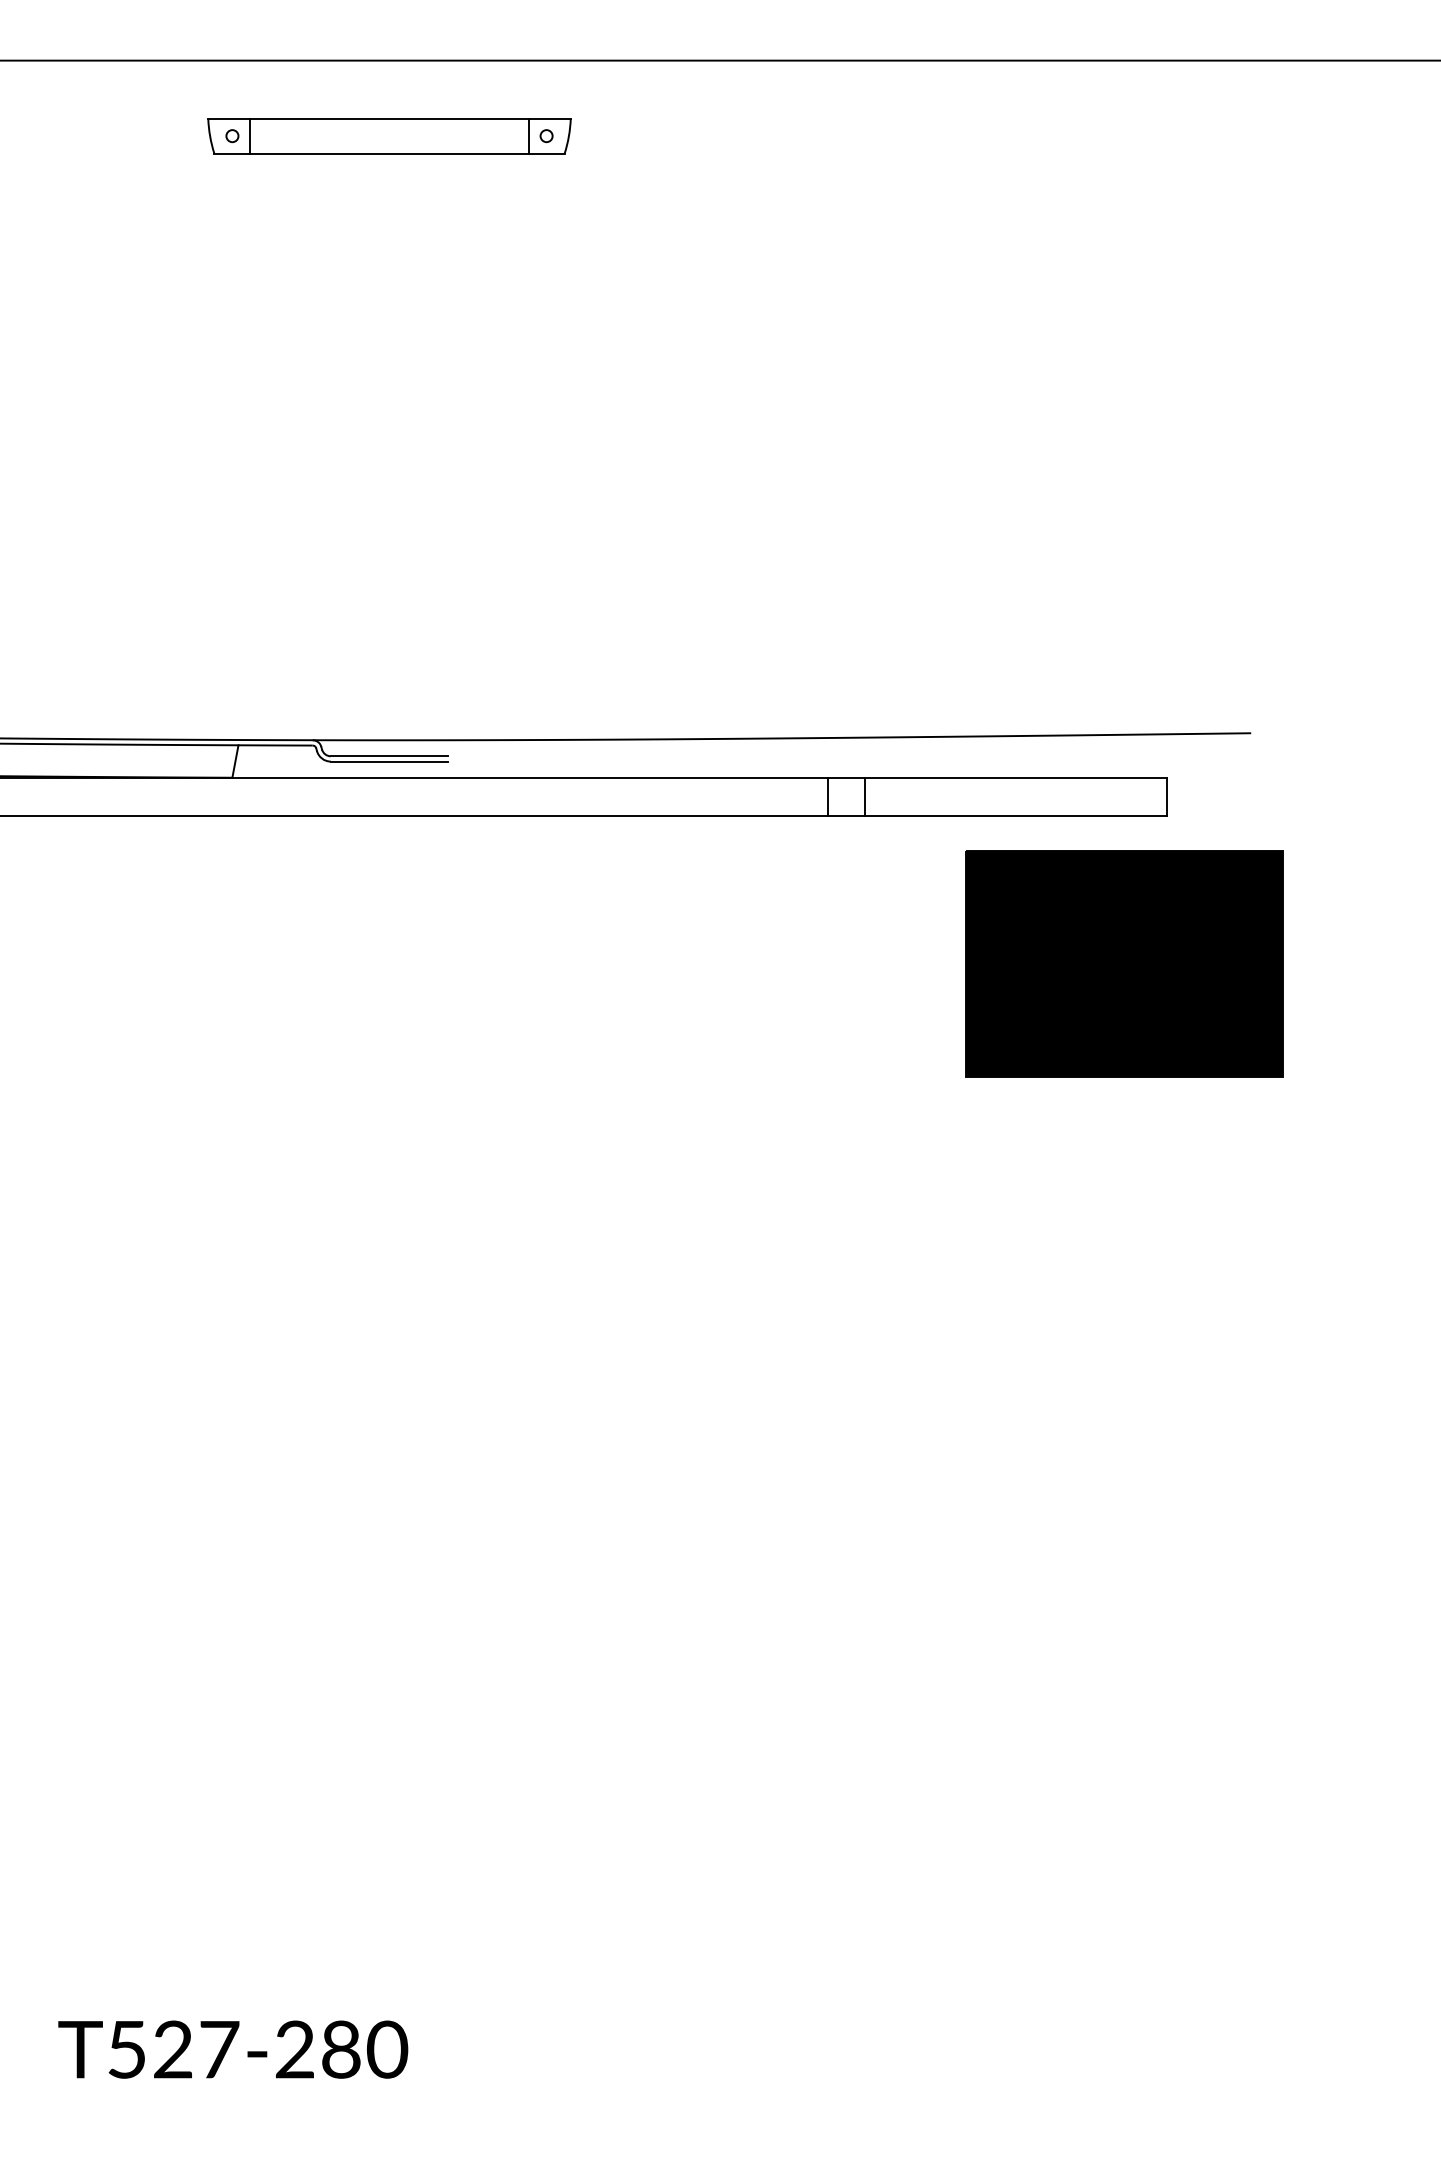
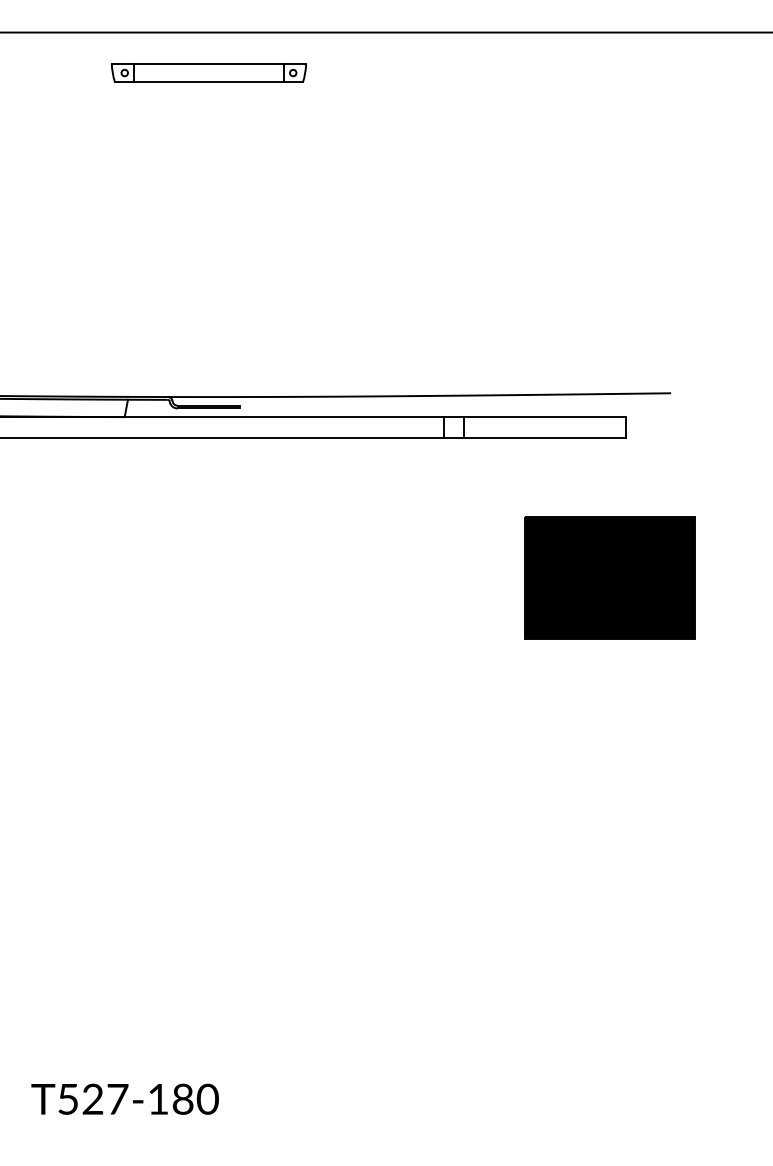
part: (1123, 963) -> (609, 577), moved
text: (295, 2048) -> (158, 1098), T527-280 -> T527-180

